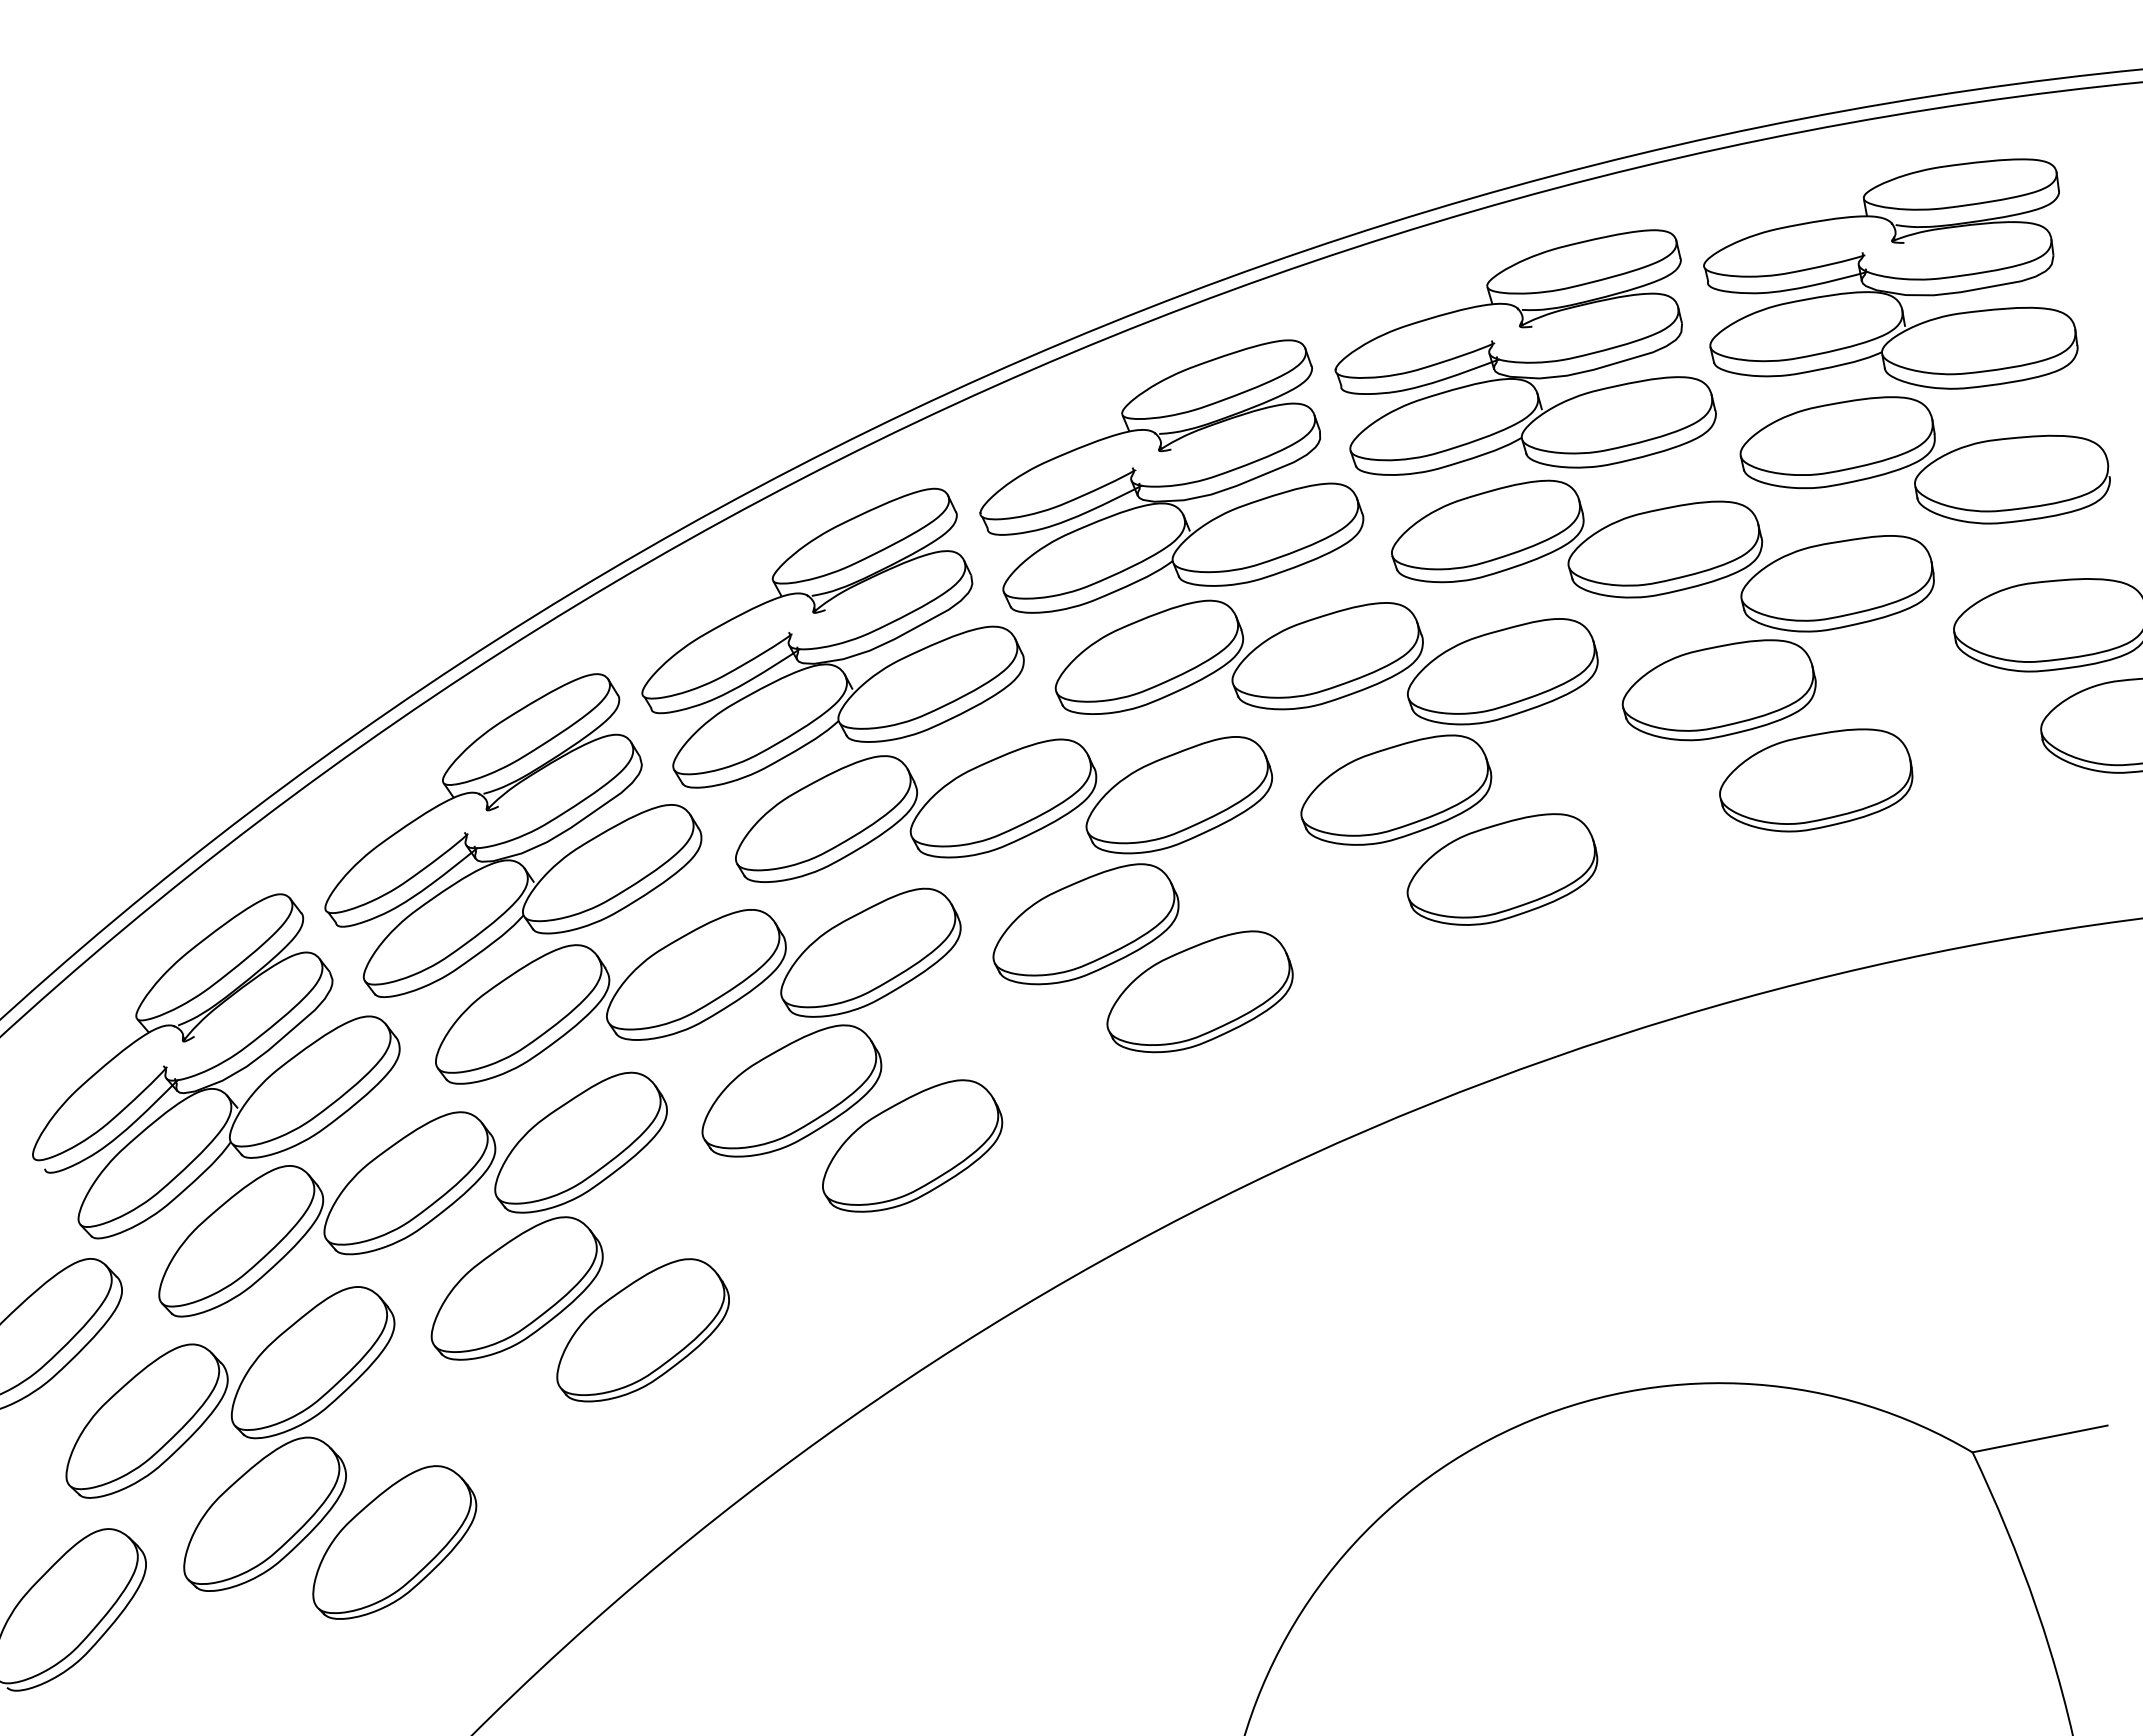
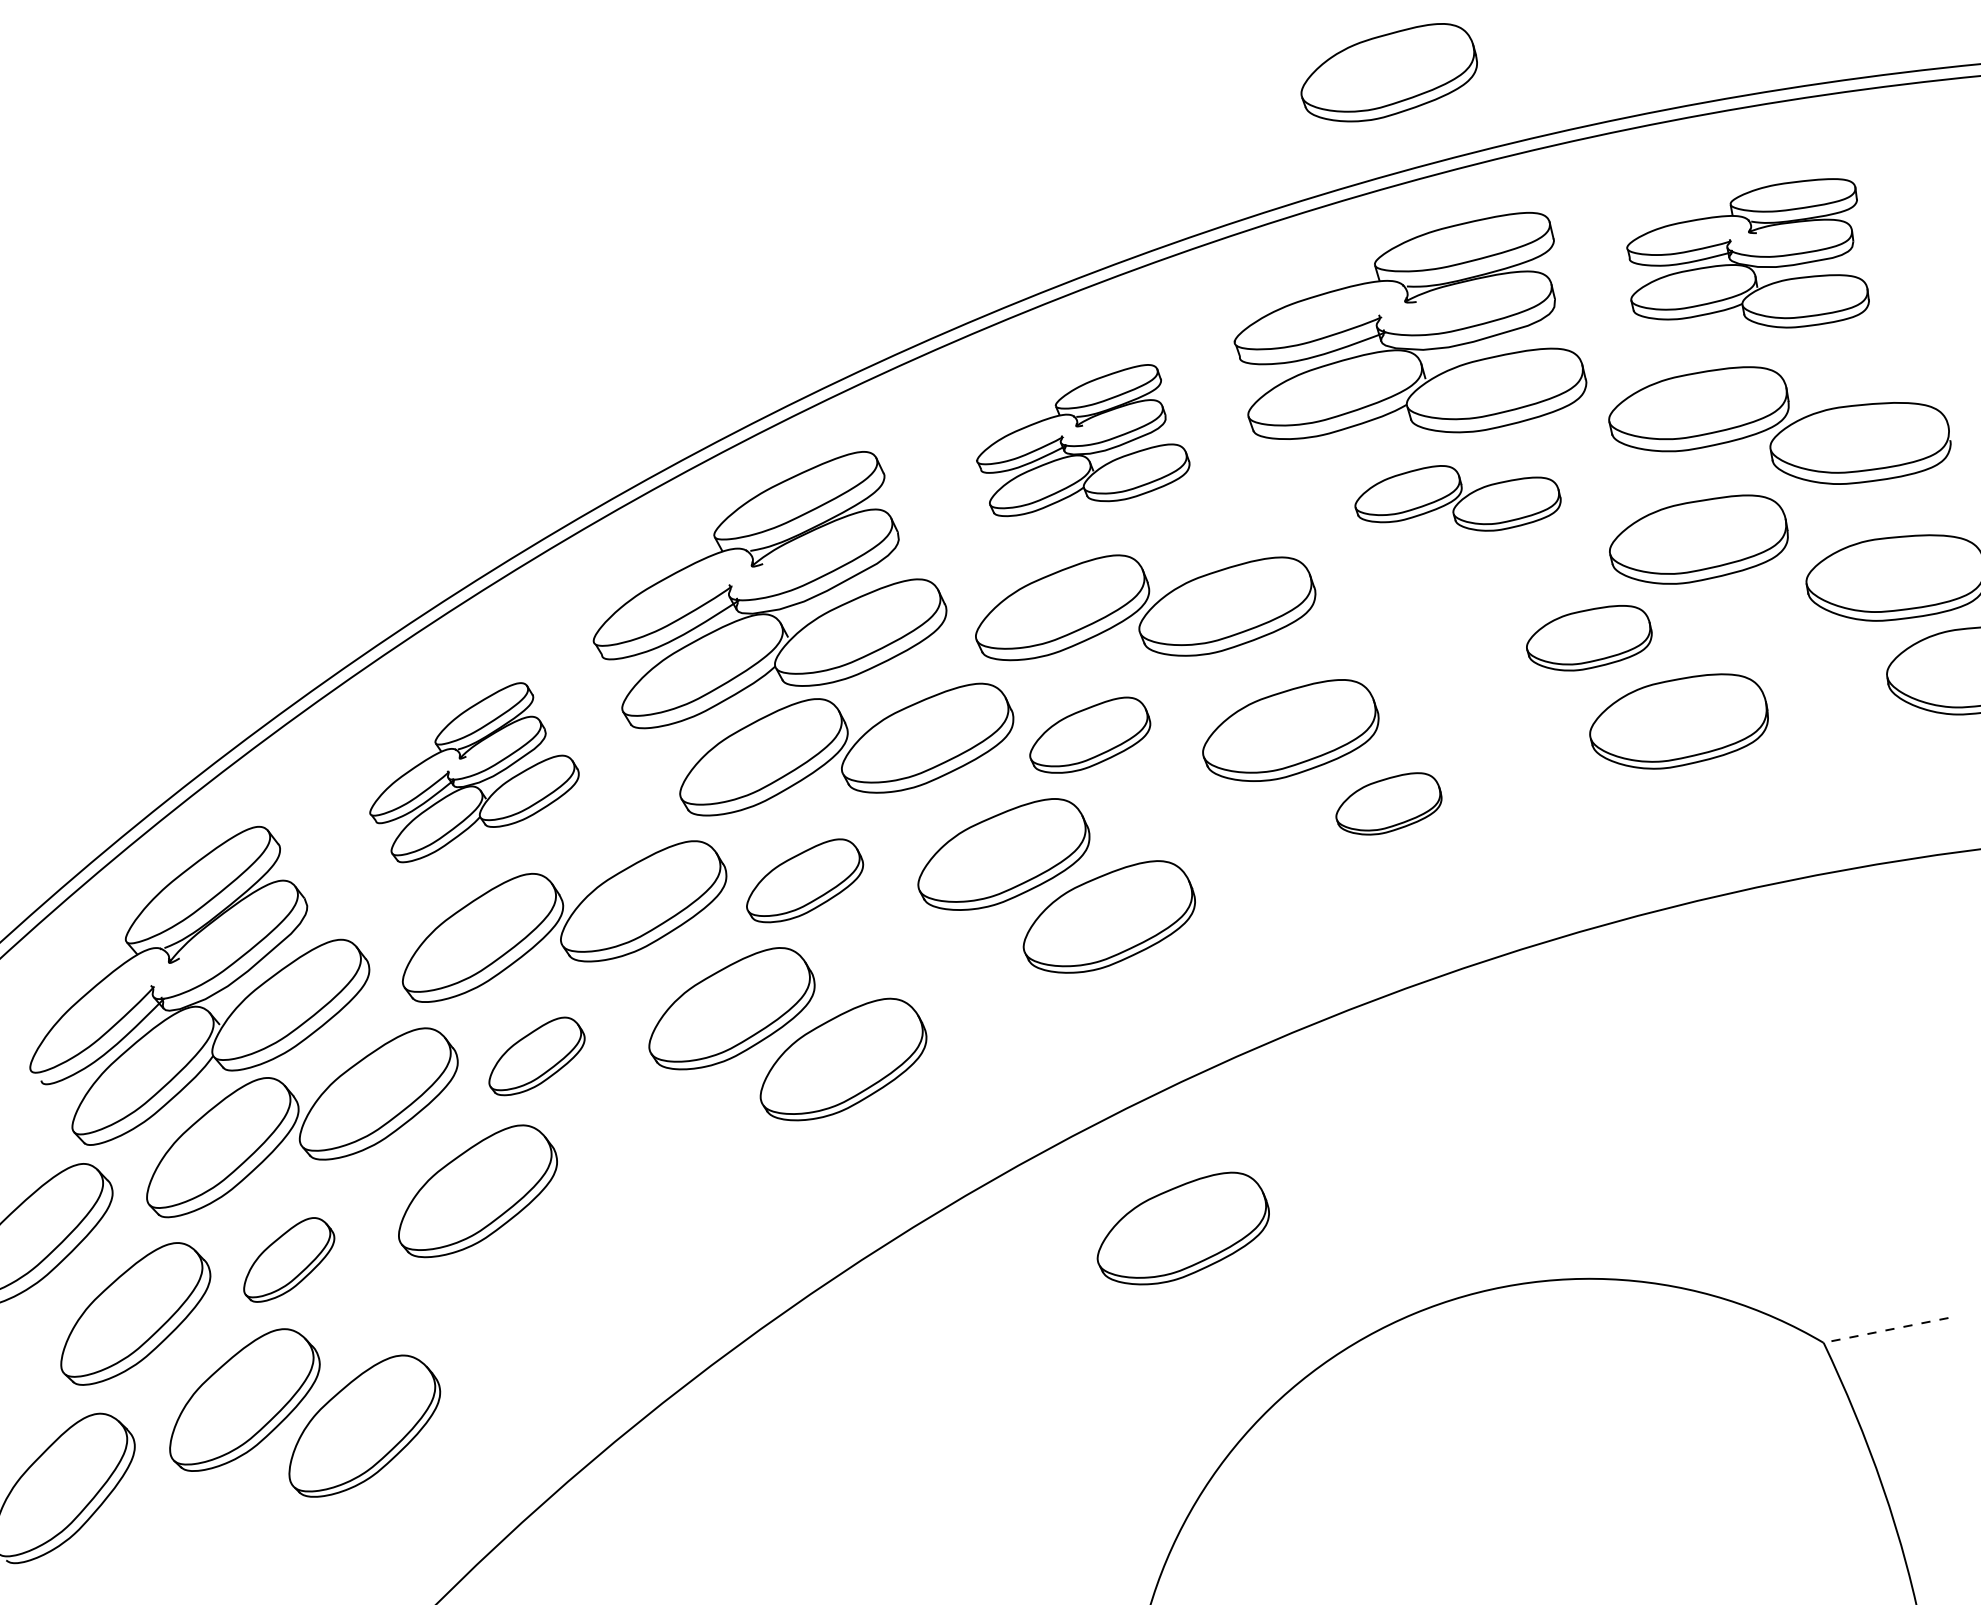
part: (1890, 273) -> (1747, 252), size x0.7
part: (1171, 476) -> (1082, 440), size x0.6
part: (1577, 538) -> (1458, 497), size x0.6
part: (1502, 671) -> (1389, 72), moved
part: (1718, 690) -> (1588, 638), size x0.7
part: (1179, 795) -> (1090, 735), size x0.7
part: (513, 835) -> (474, 772), size x0.6
part: (1502, 869) -> (1389, 803), size x0.6
part: (870, 952) -> (804, 880), size x0.7
part: (580, 1142) -> (536, 1056), size x0.6
part: (1279, 1328) -> (1182, 1228), added
part: (642, 1330) -> (593, 1230), removed
part: (312, 1362) -> (288, 1259), size x0.6
line: (2040, 1438) -> (1886, 1329), solid -> dashed

